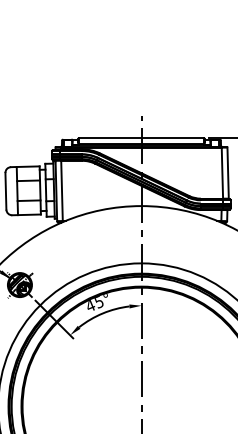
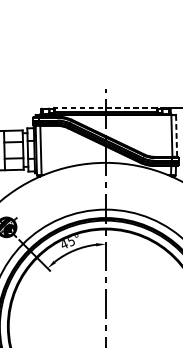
line: (141, 138) -> (105, 107), solid -> dashed
line: (228, 173) -> (176, 136), solid -> dashed

